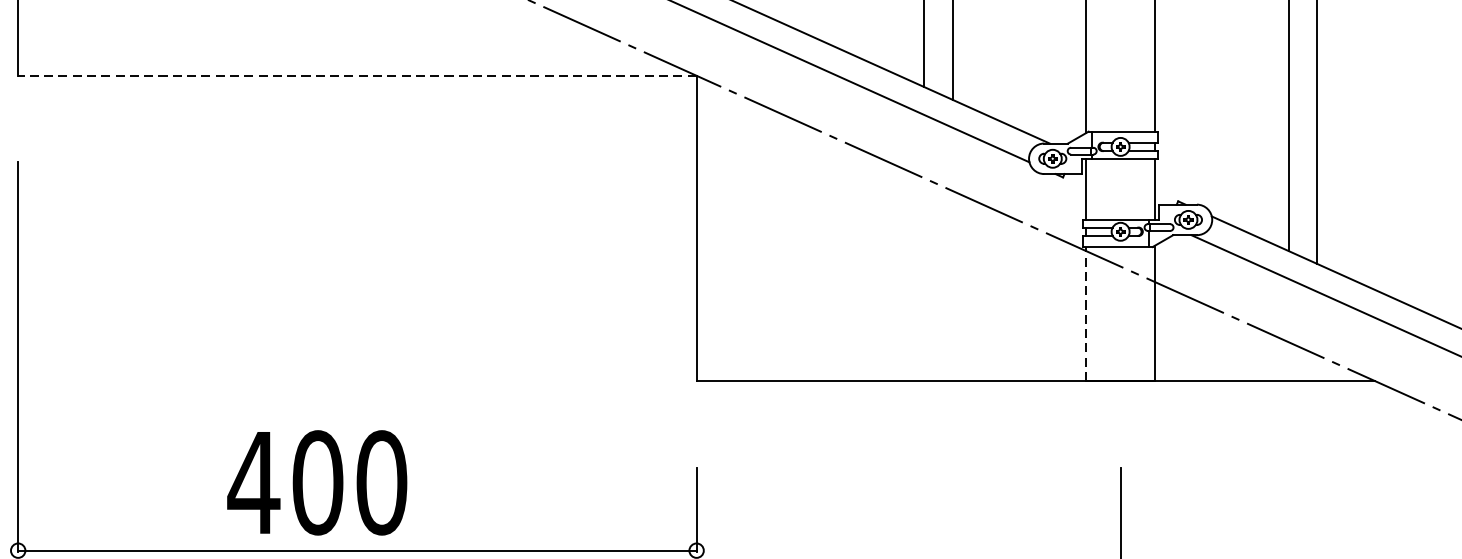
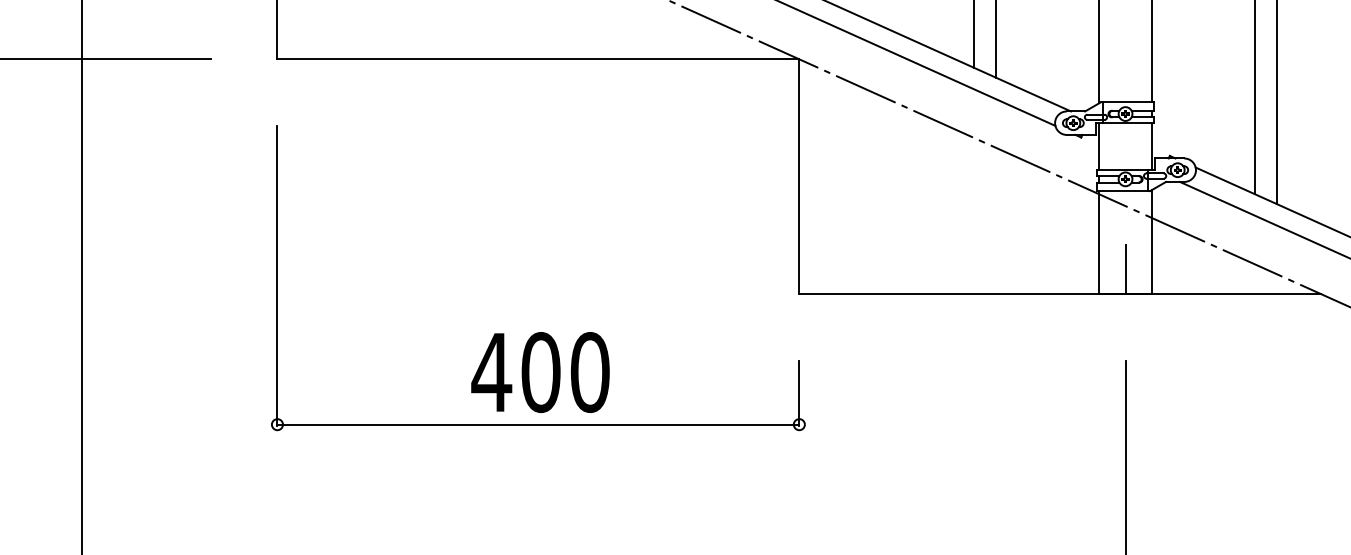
line: (357, 76) -> (538, 59), dashed -> solid
line: (1086, 313) -> (1099, 242), dashed -> solid
line: (1120, 348) -> (1125, 269), added
text: (317, 482) -> (540, 372), moved

